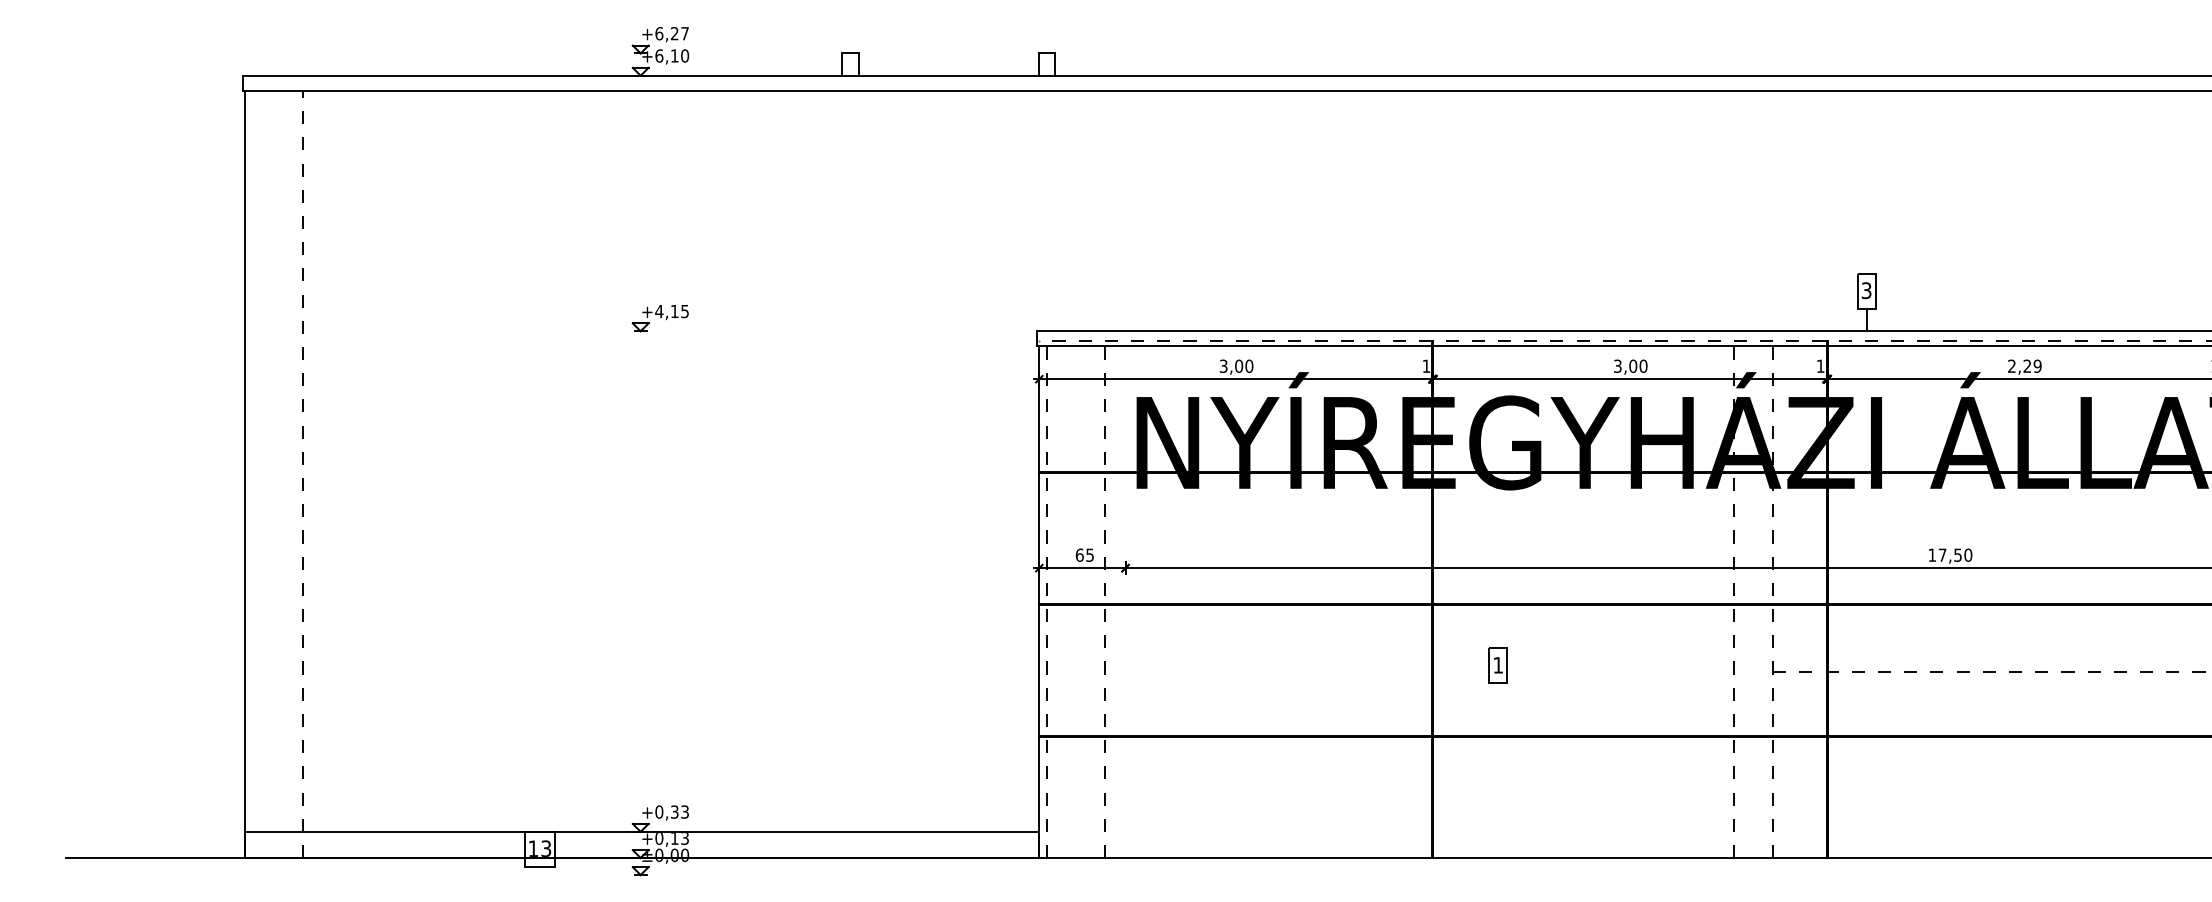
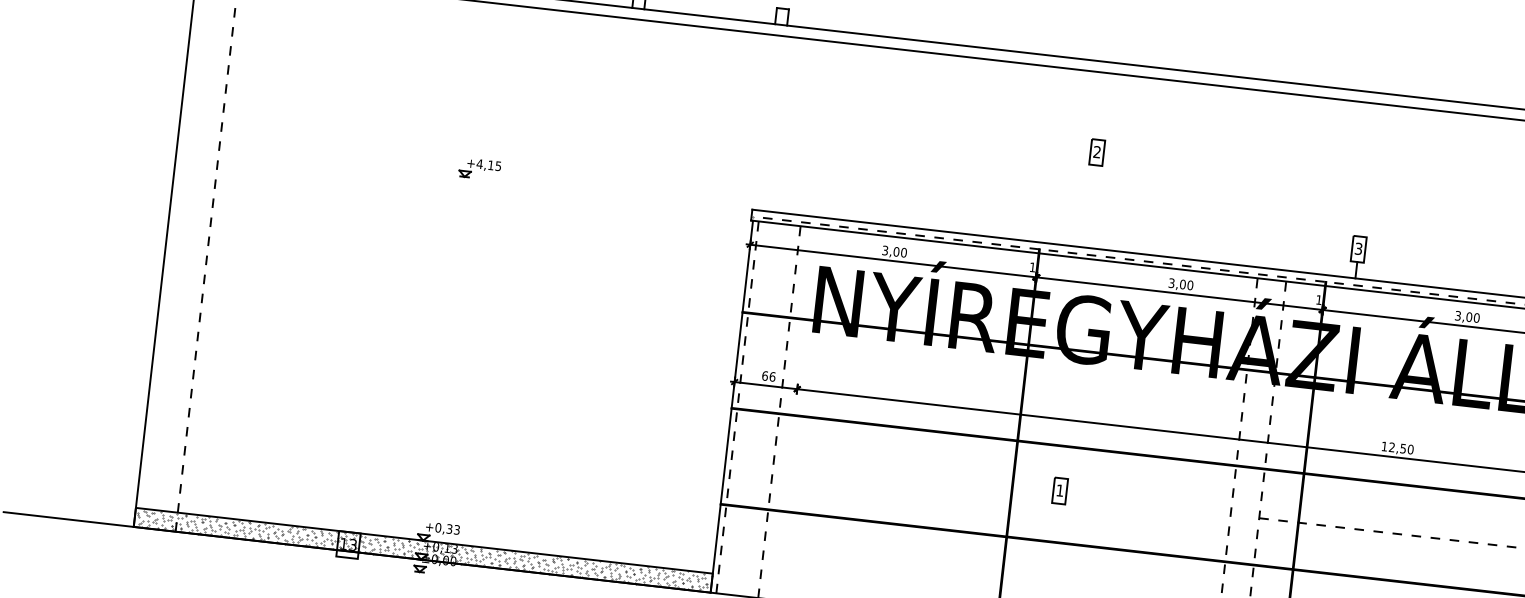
part: (1495, 200) -> (1096, 152), added
text: (2024, 365) -> (1467, 316), 2,29 -> 3,00
text: (1090, 554) -> (772, 376), 65 -> 66
text: (1942, 554) -> (1392, 446), 17,50 -> 12,50
hatch: (643, 844) -> (424, 550), added

